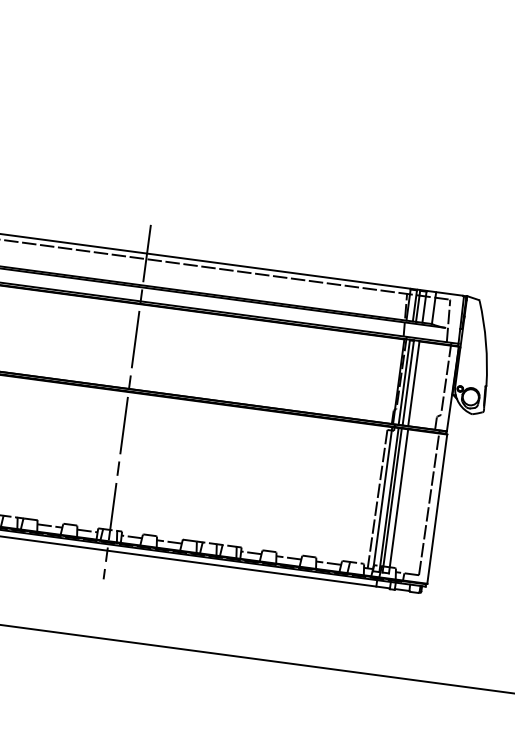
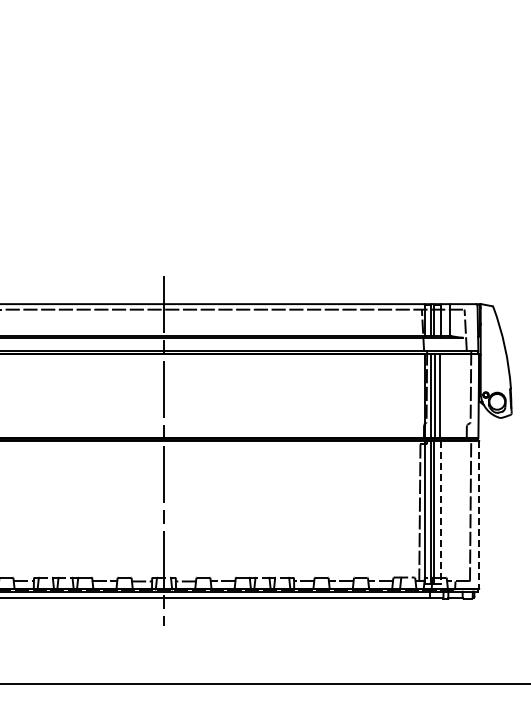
line: (398, 501) -> (440, 512), solid -> dashed
line: (437, 508) -> (479, 514), solid -> dashed

